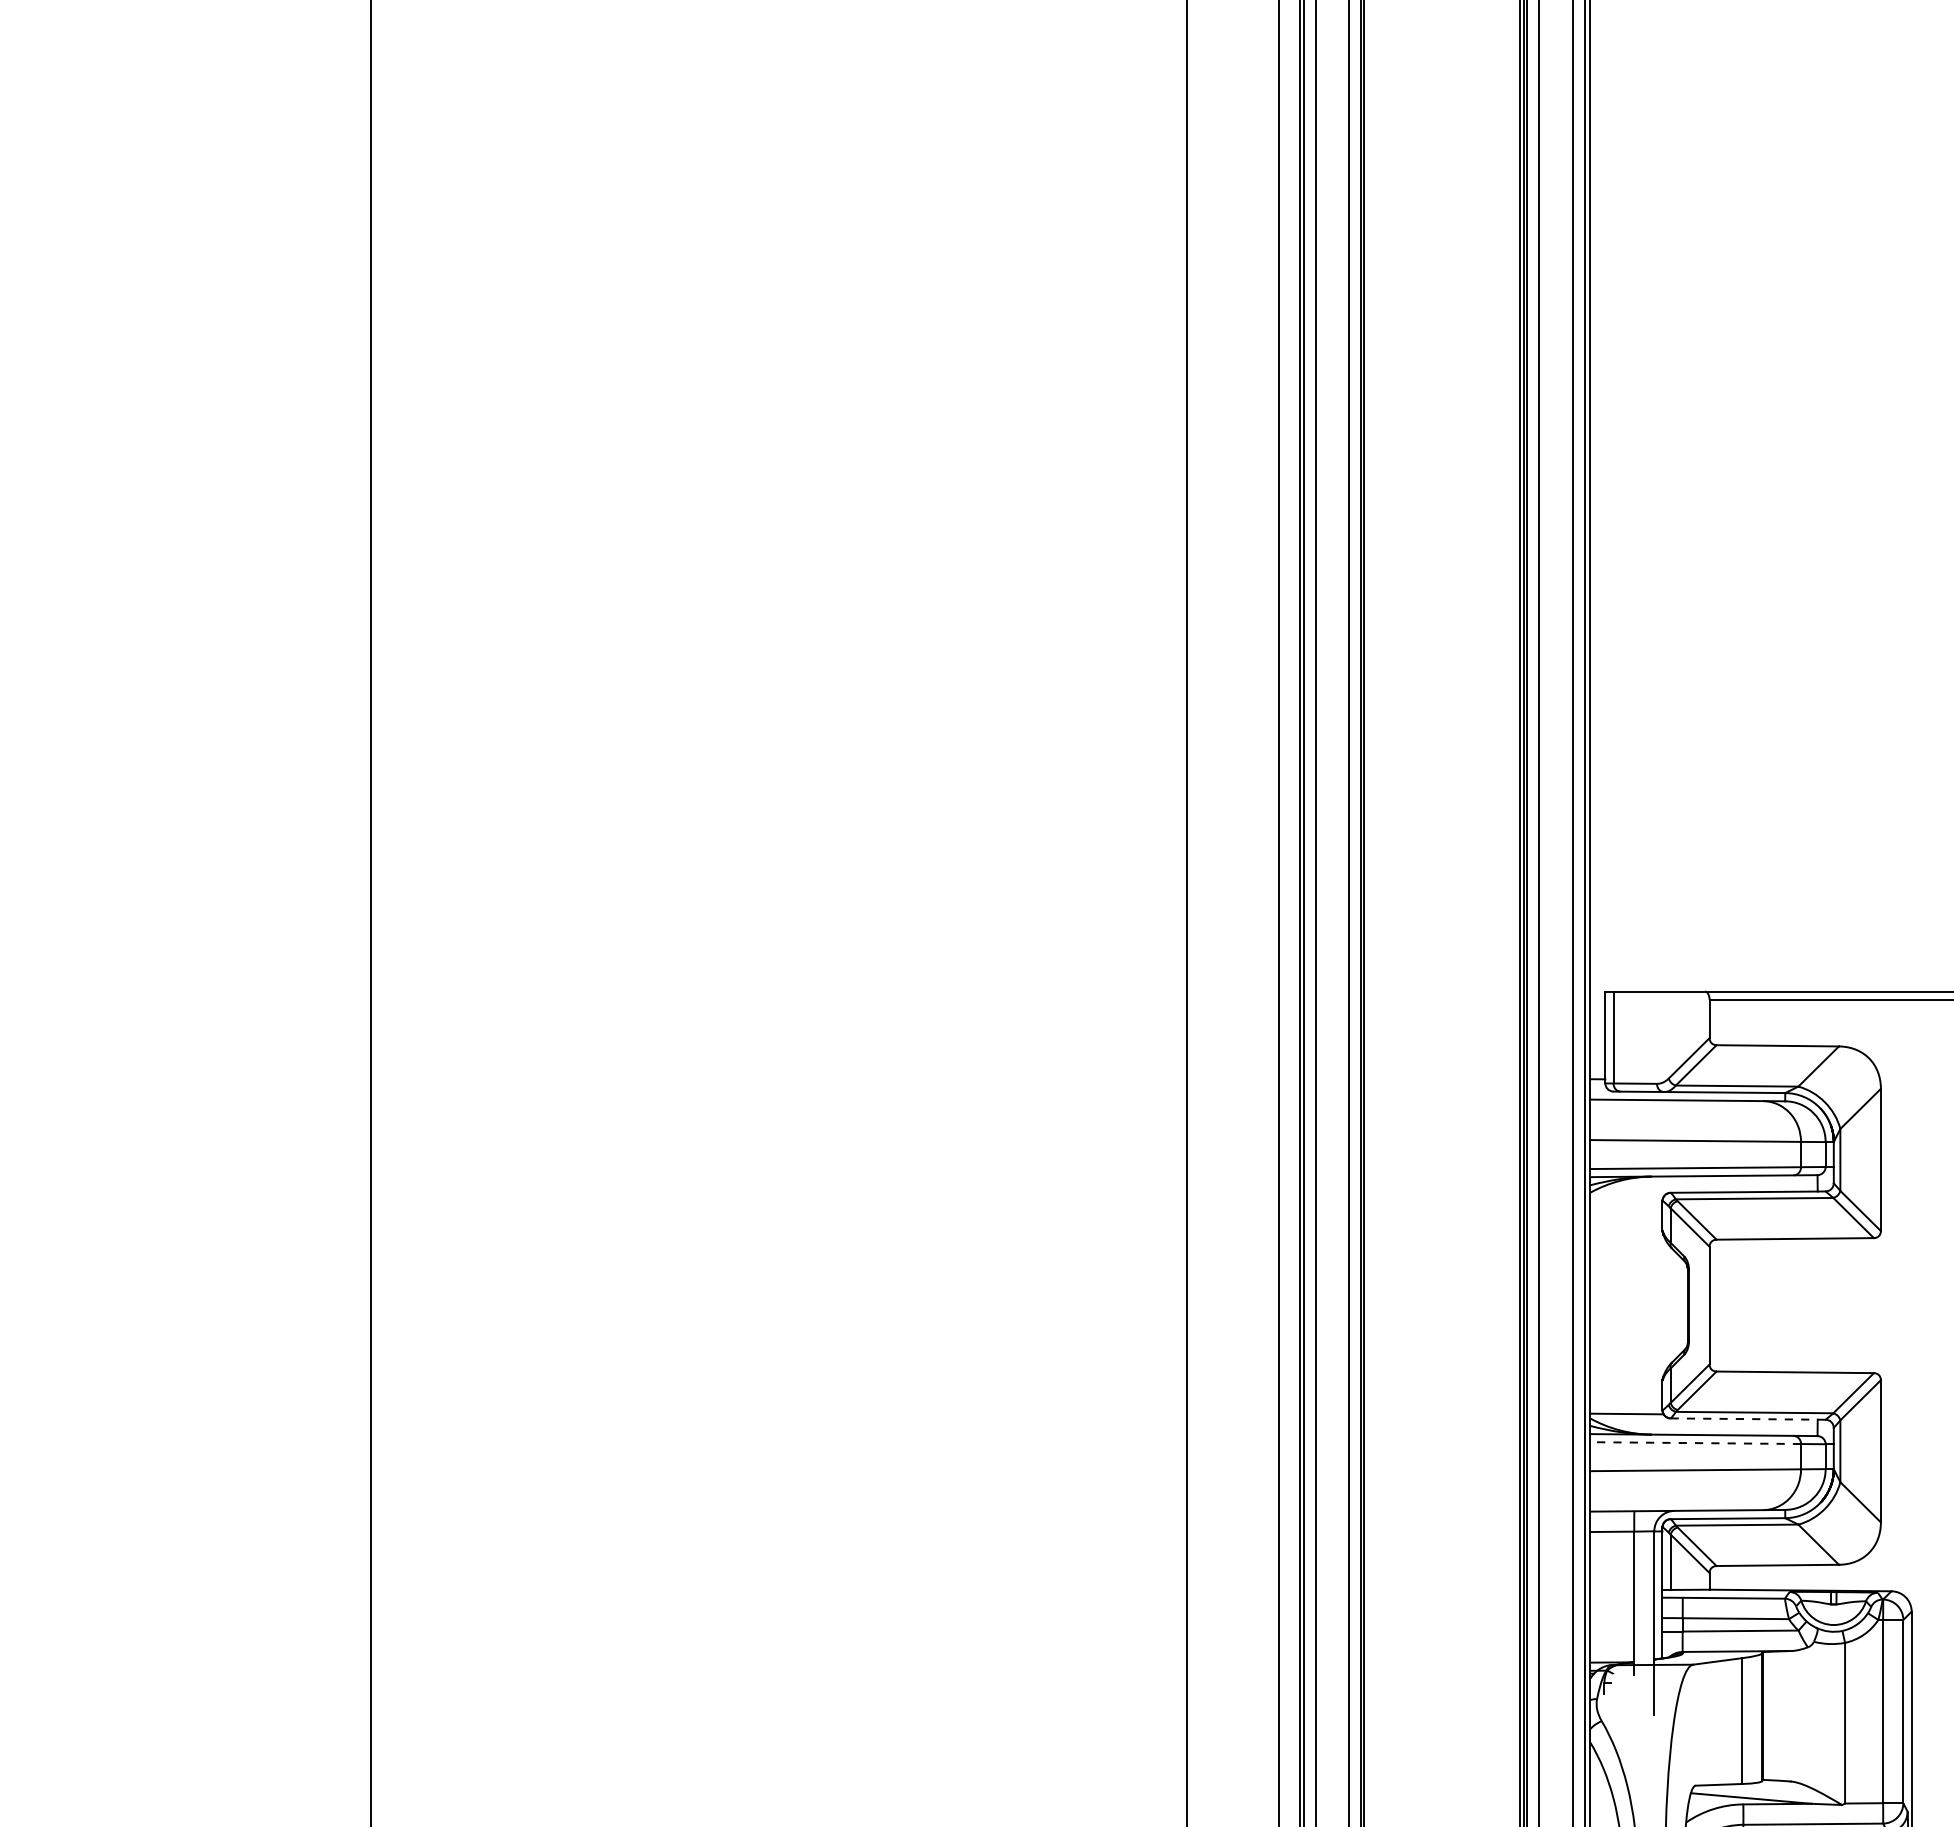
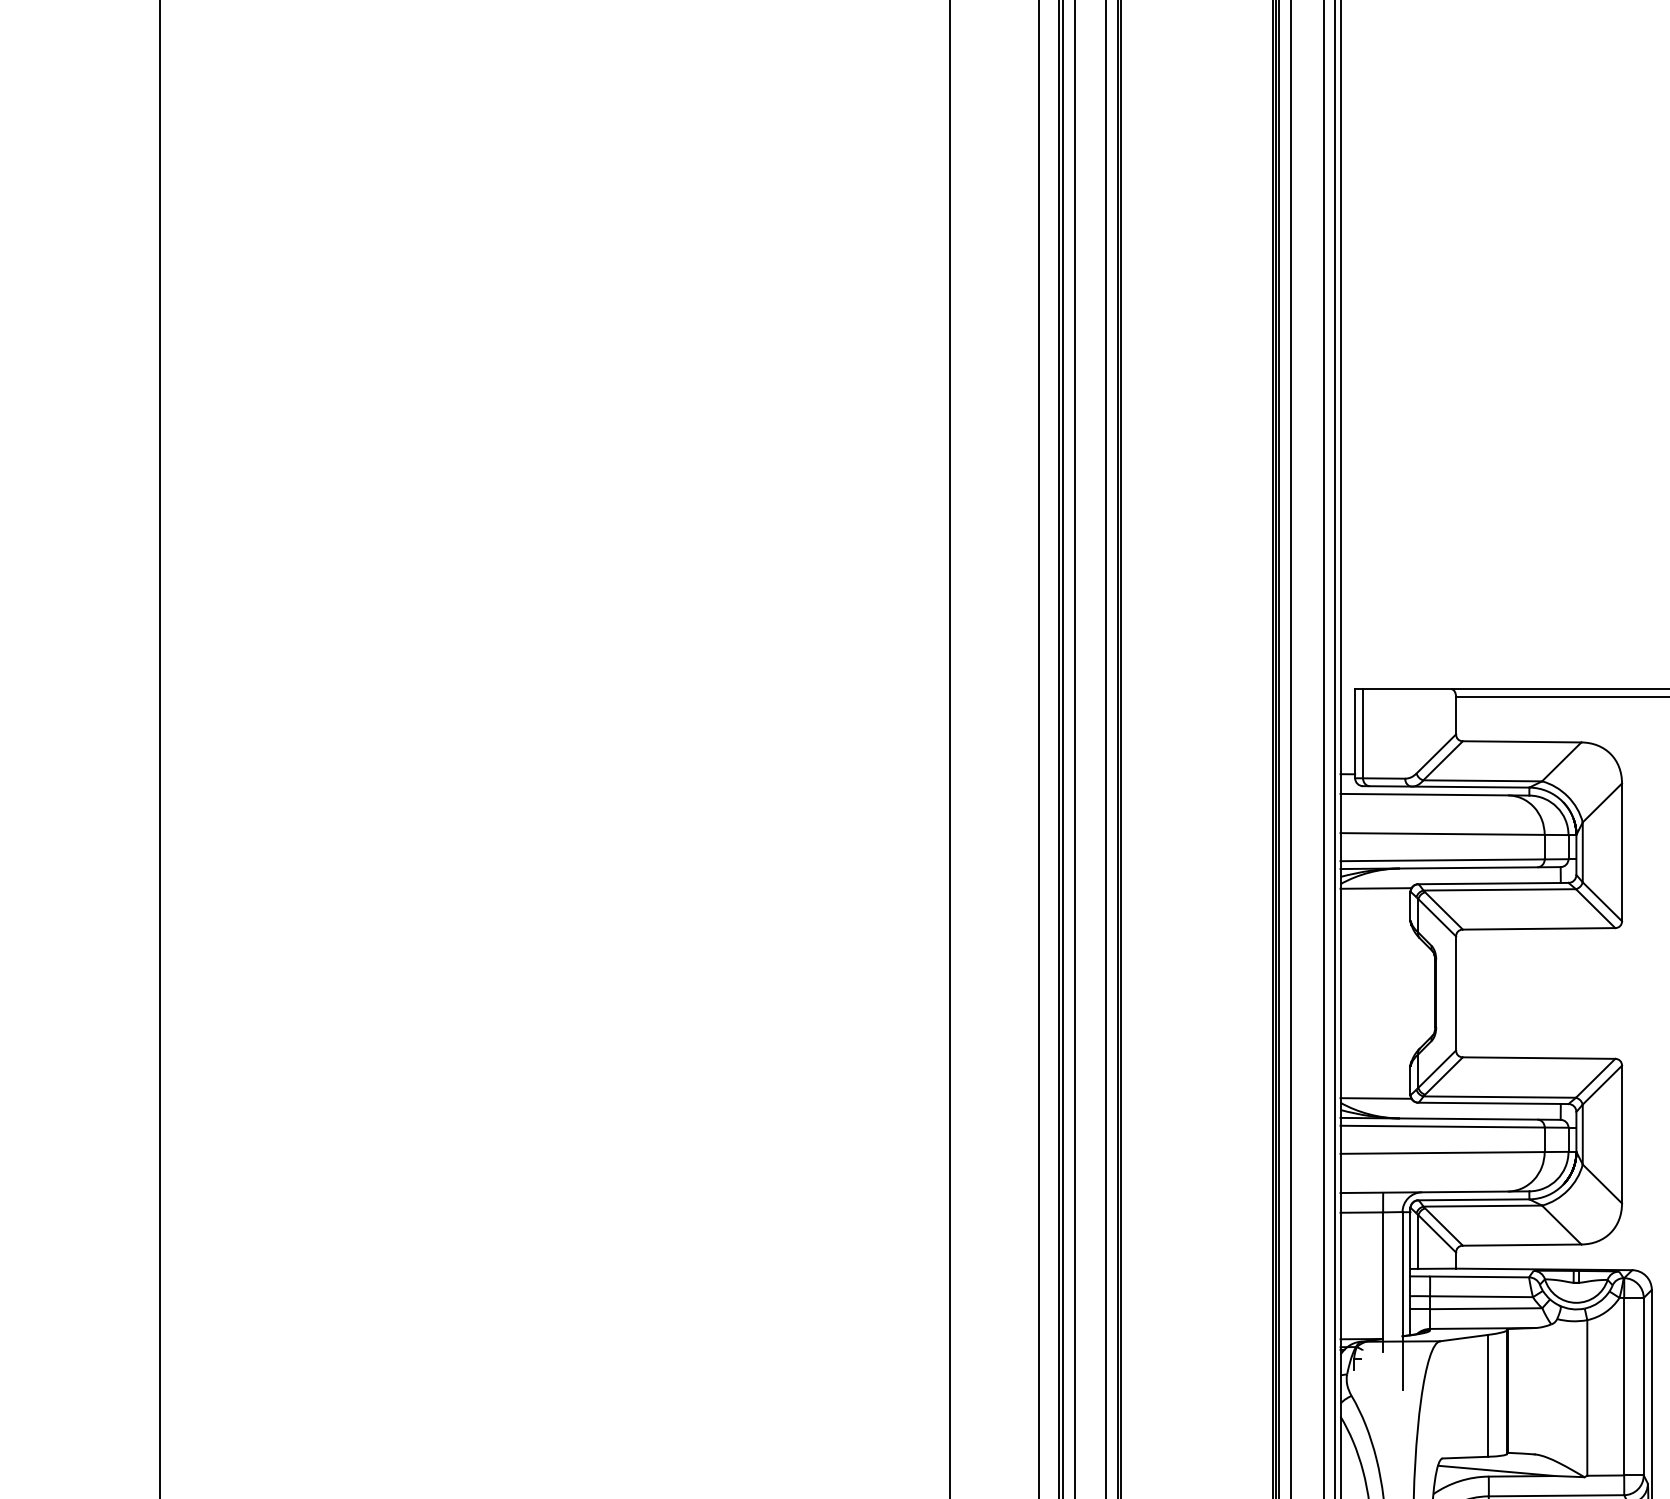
line: (1626, 1196) -> (1375, 887), added
line: (1748, 1419) -> (1493, 1103), dashed -> solid
line: (1695, 1443) -> (1442, 1127), dashed -> solid

